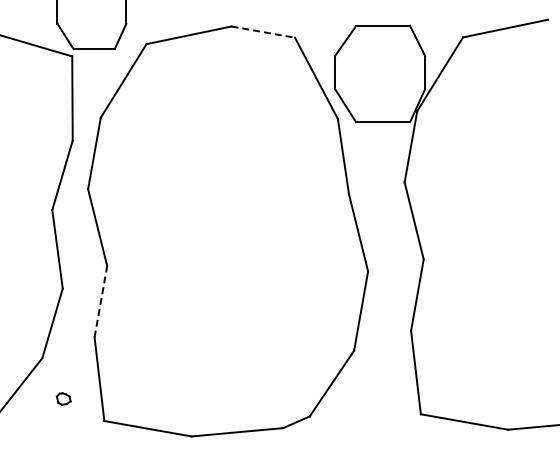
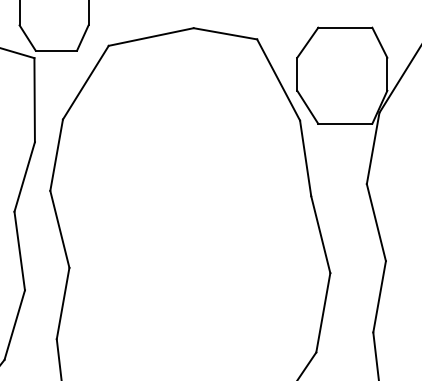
line: (263, 32) -> (225, 34), dashed -> solid
line: (101, 301) -> (63, 303), dashed -> solid

